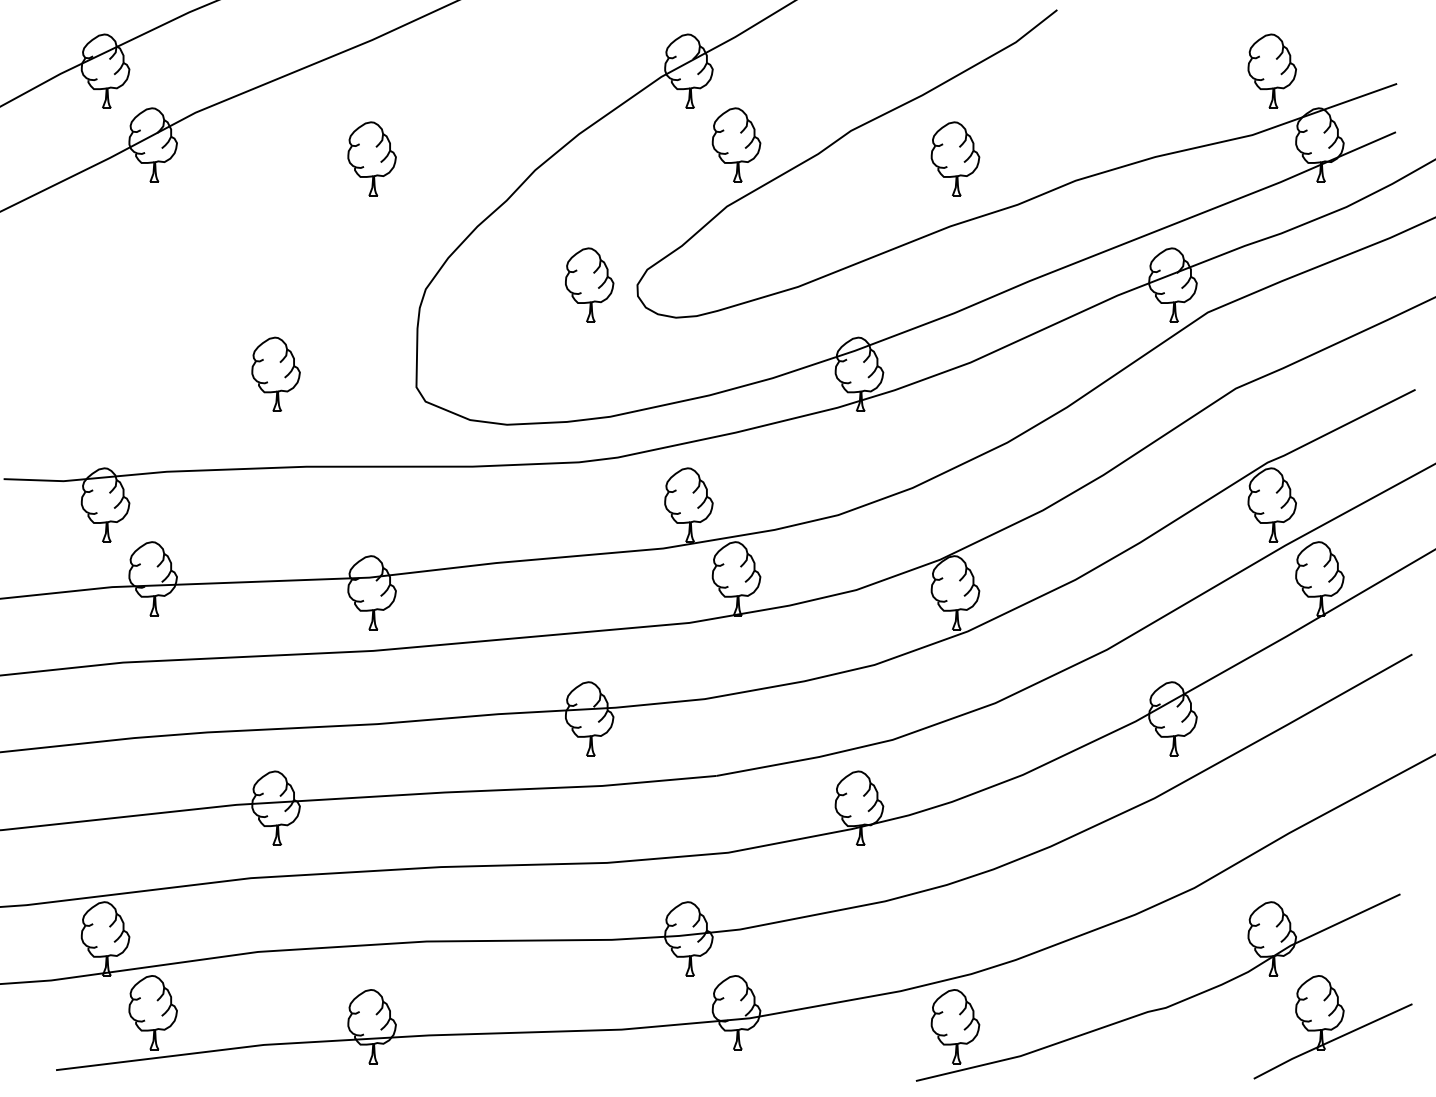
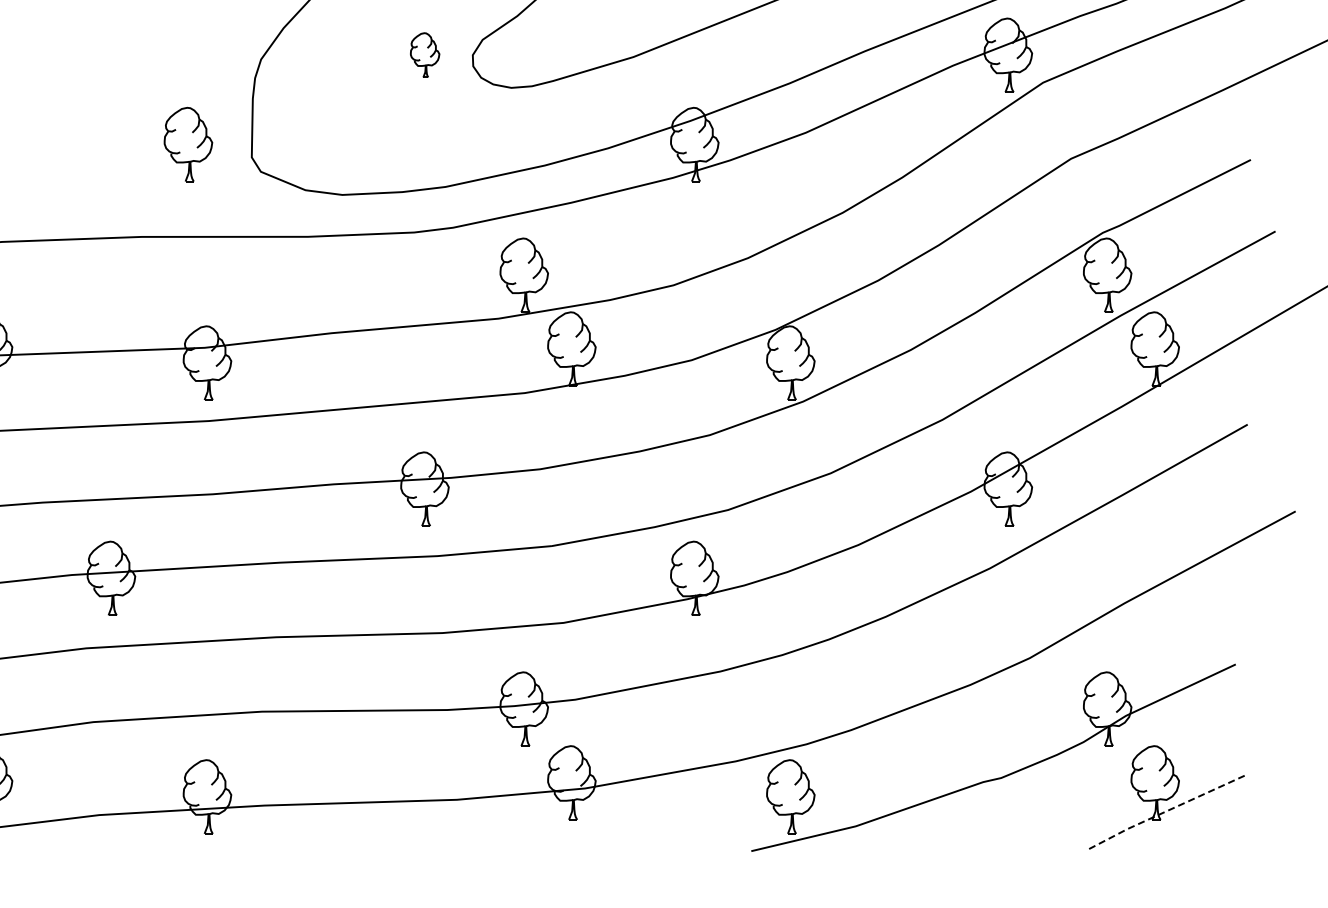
part: (589, 284) -> (424, 54), size x0.6
part: (275, 373) -> (187, 143), moved
line: (1332, 1040) -> (1167, 810), solid -> dashed

